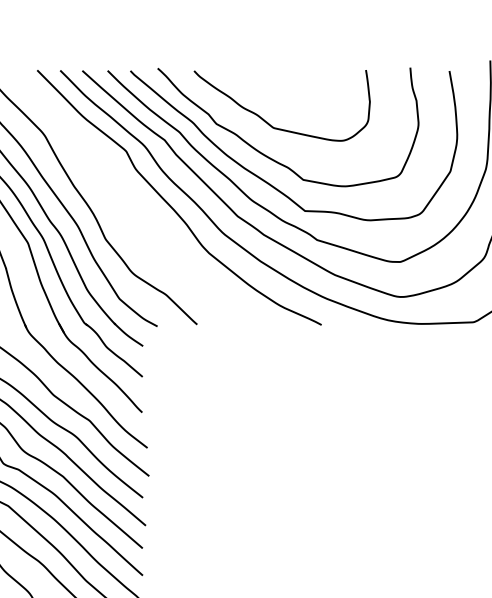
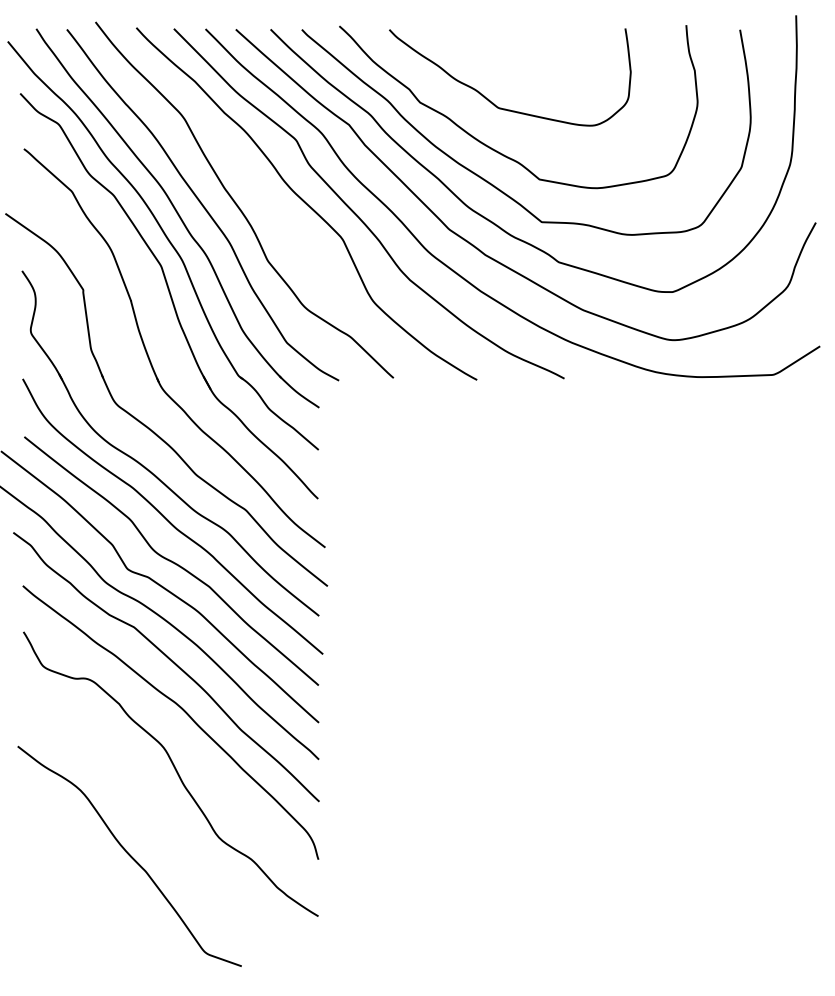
curve: (133, 197) -> (306, 203), added

